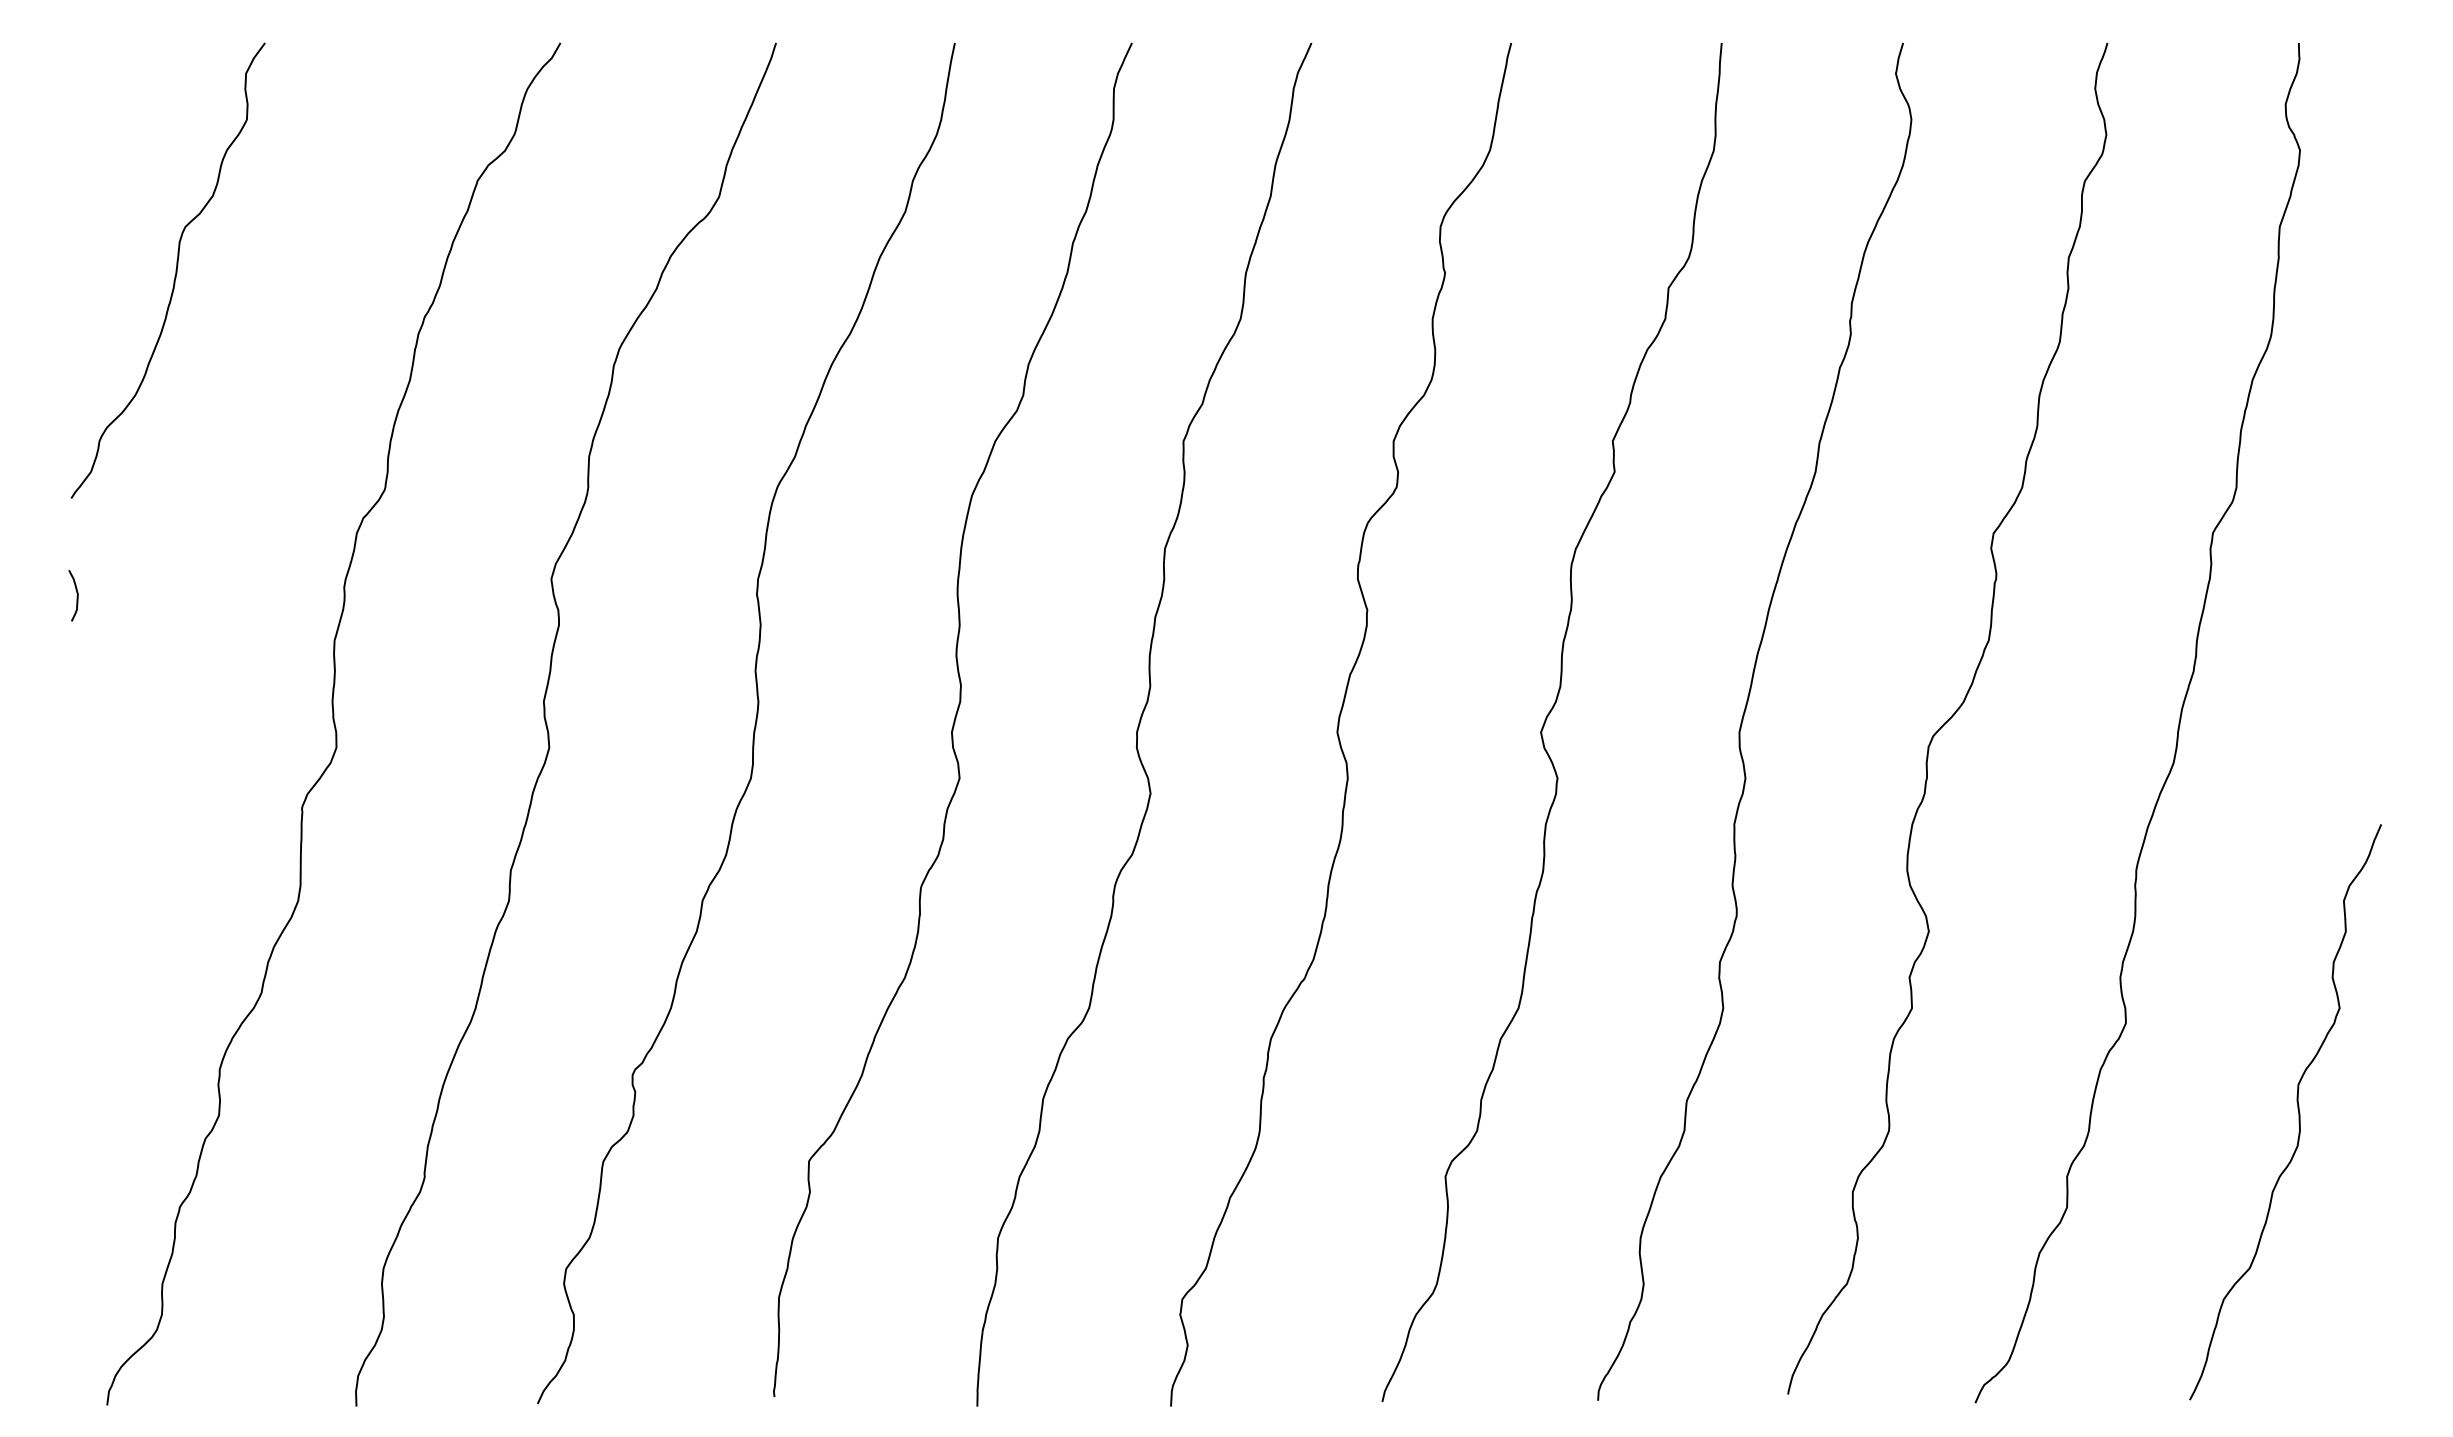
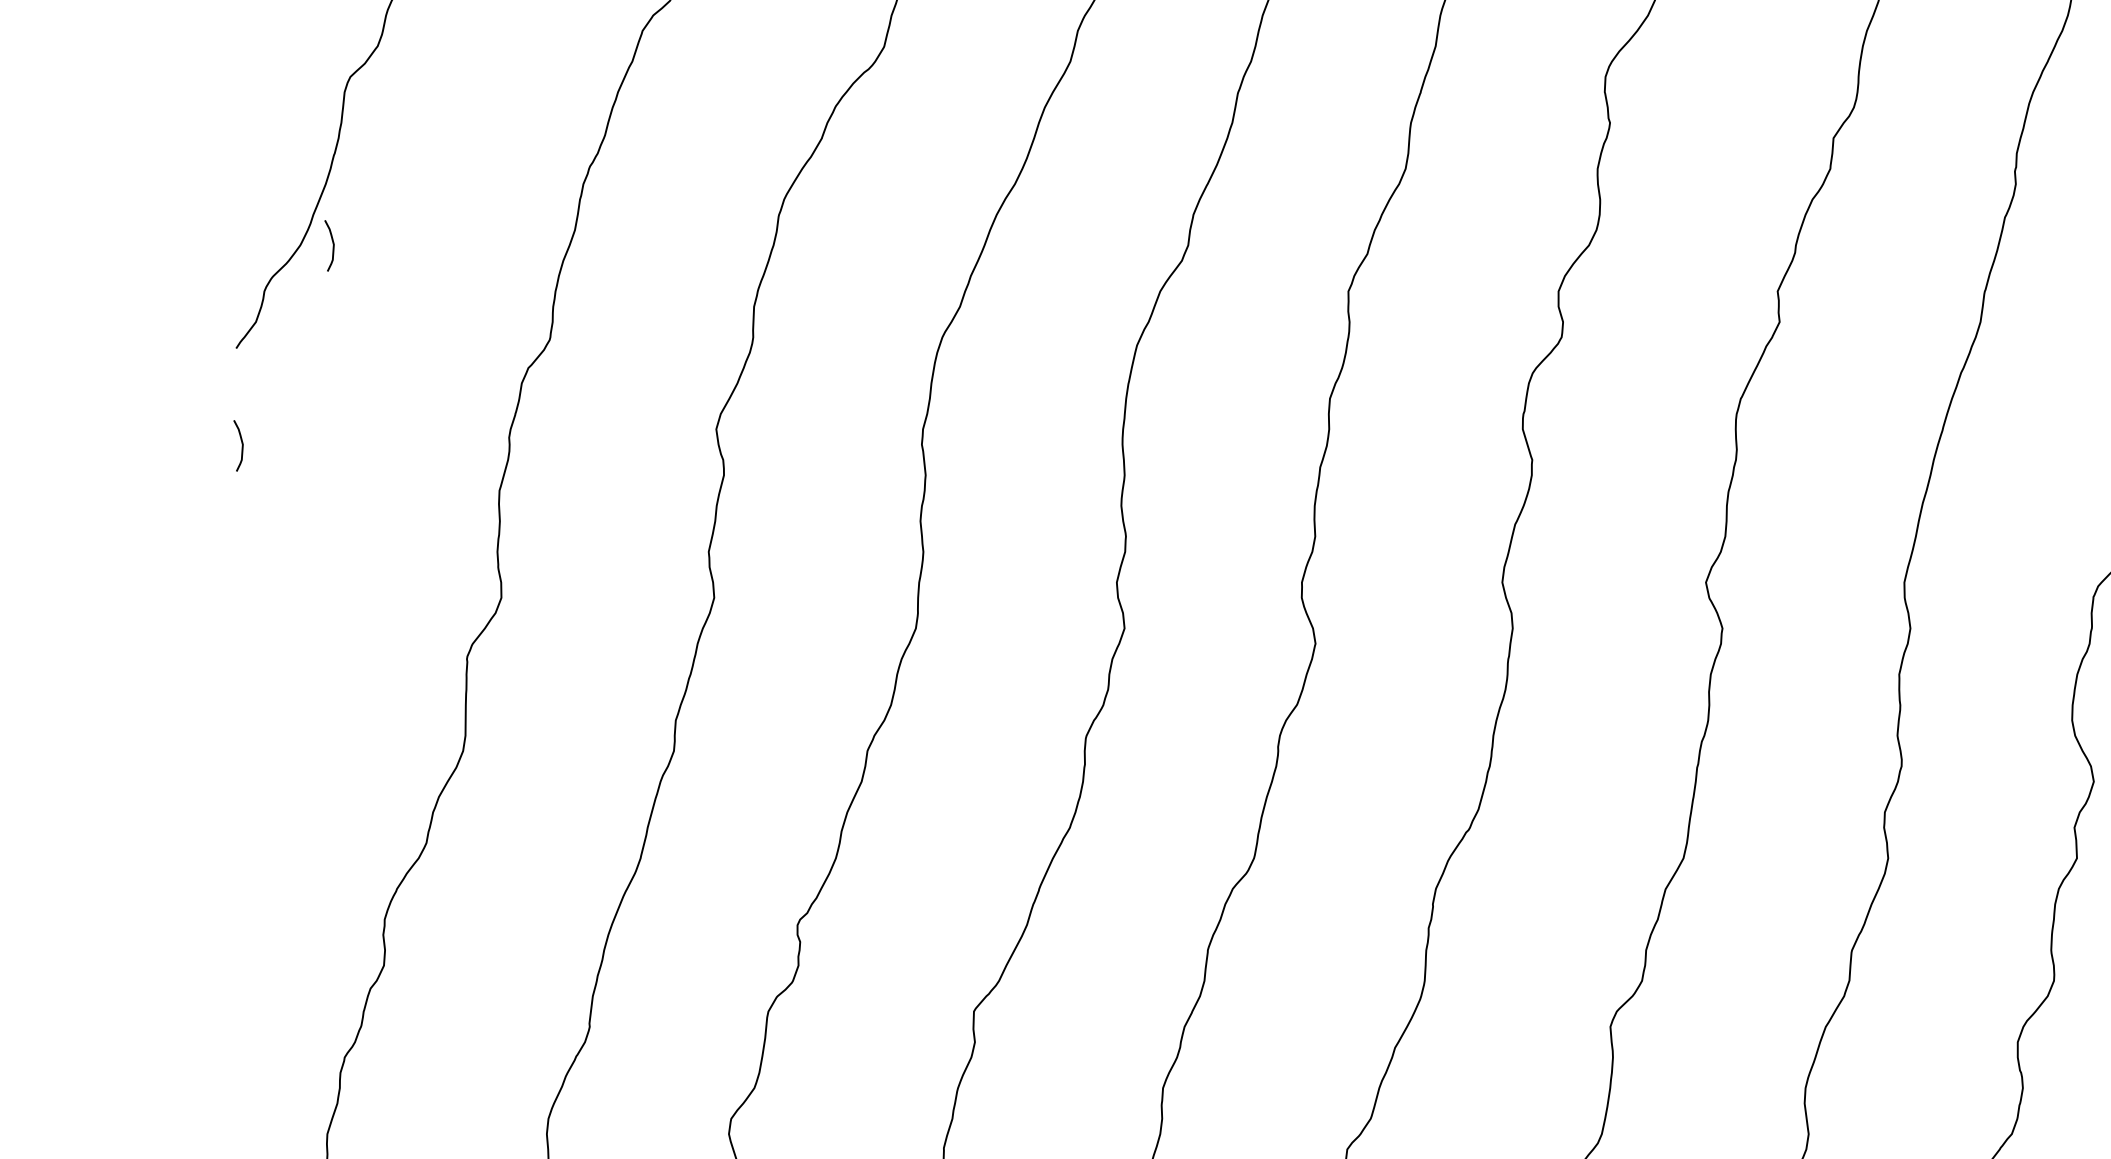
curve: (167, 396) -> (332, 246), added

